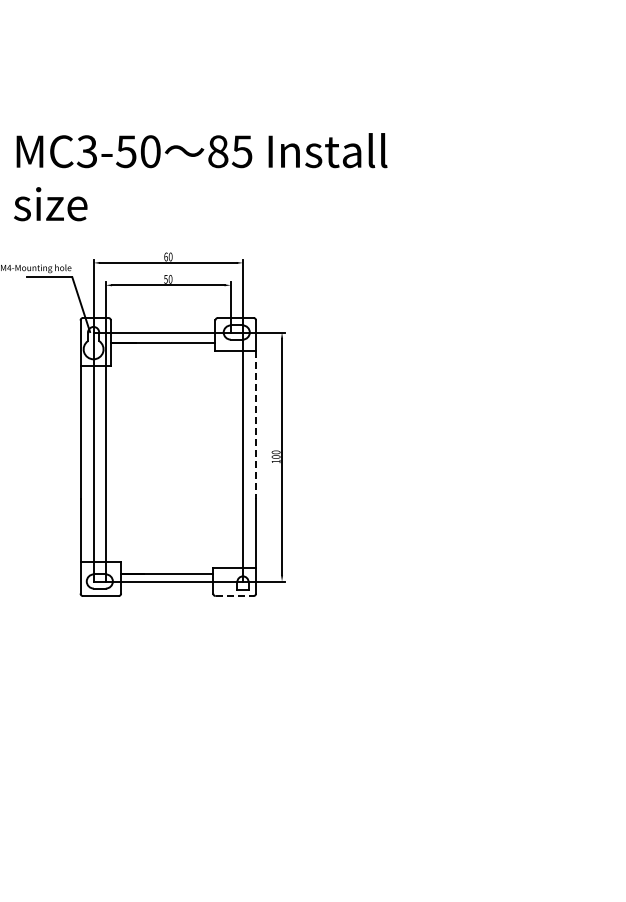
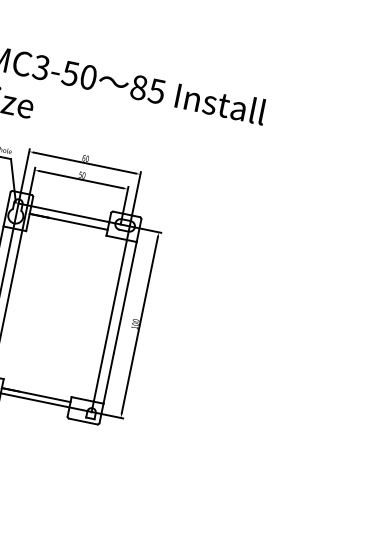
line: (256, 425) -> (125, 297), dashed -> solid
line: (234, 596) -> (83, 421), dashed -> solid

